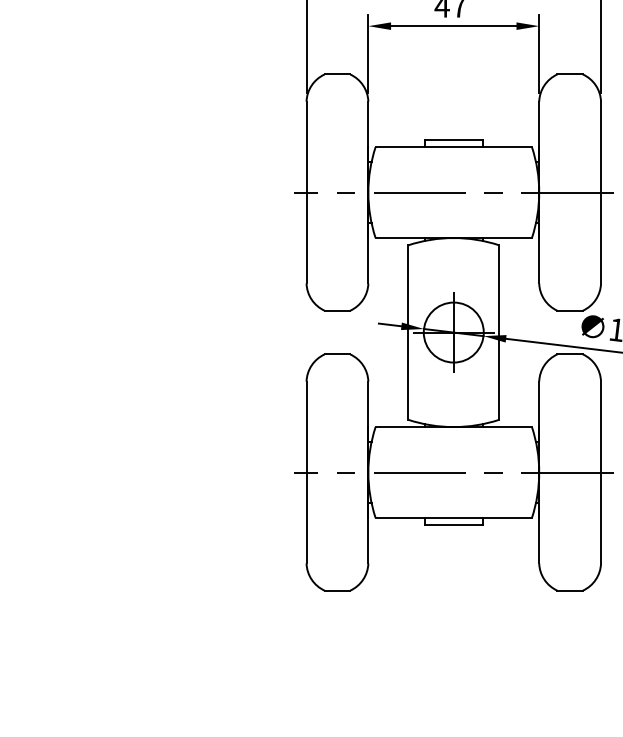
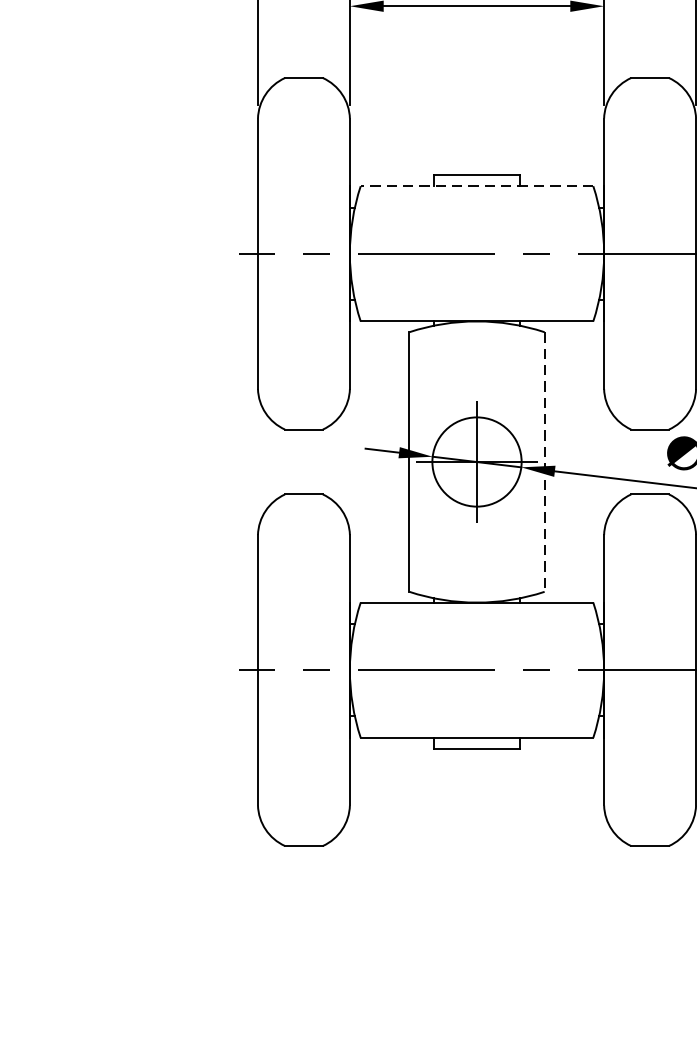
line: (453, 147) -> (476, 186), solid -> dashed
line: (499, 333) -> (545, 463), solid -> dashed

